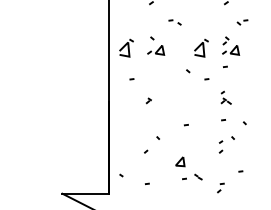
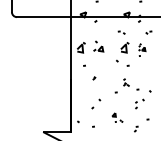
part: (174, 22) -> (121, 32), moved
part: (229, 51) -> (141, 49), size x0.7
part: (226, 97) -> (126, 82), moved
part: (188, 167) -> (117, 117), size x0.7

